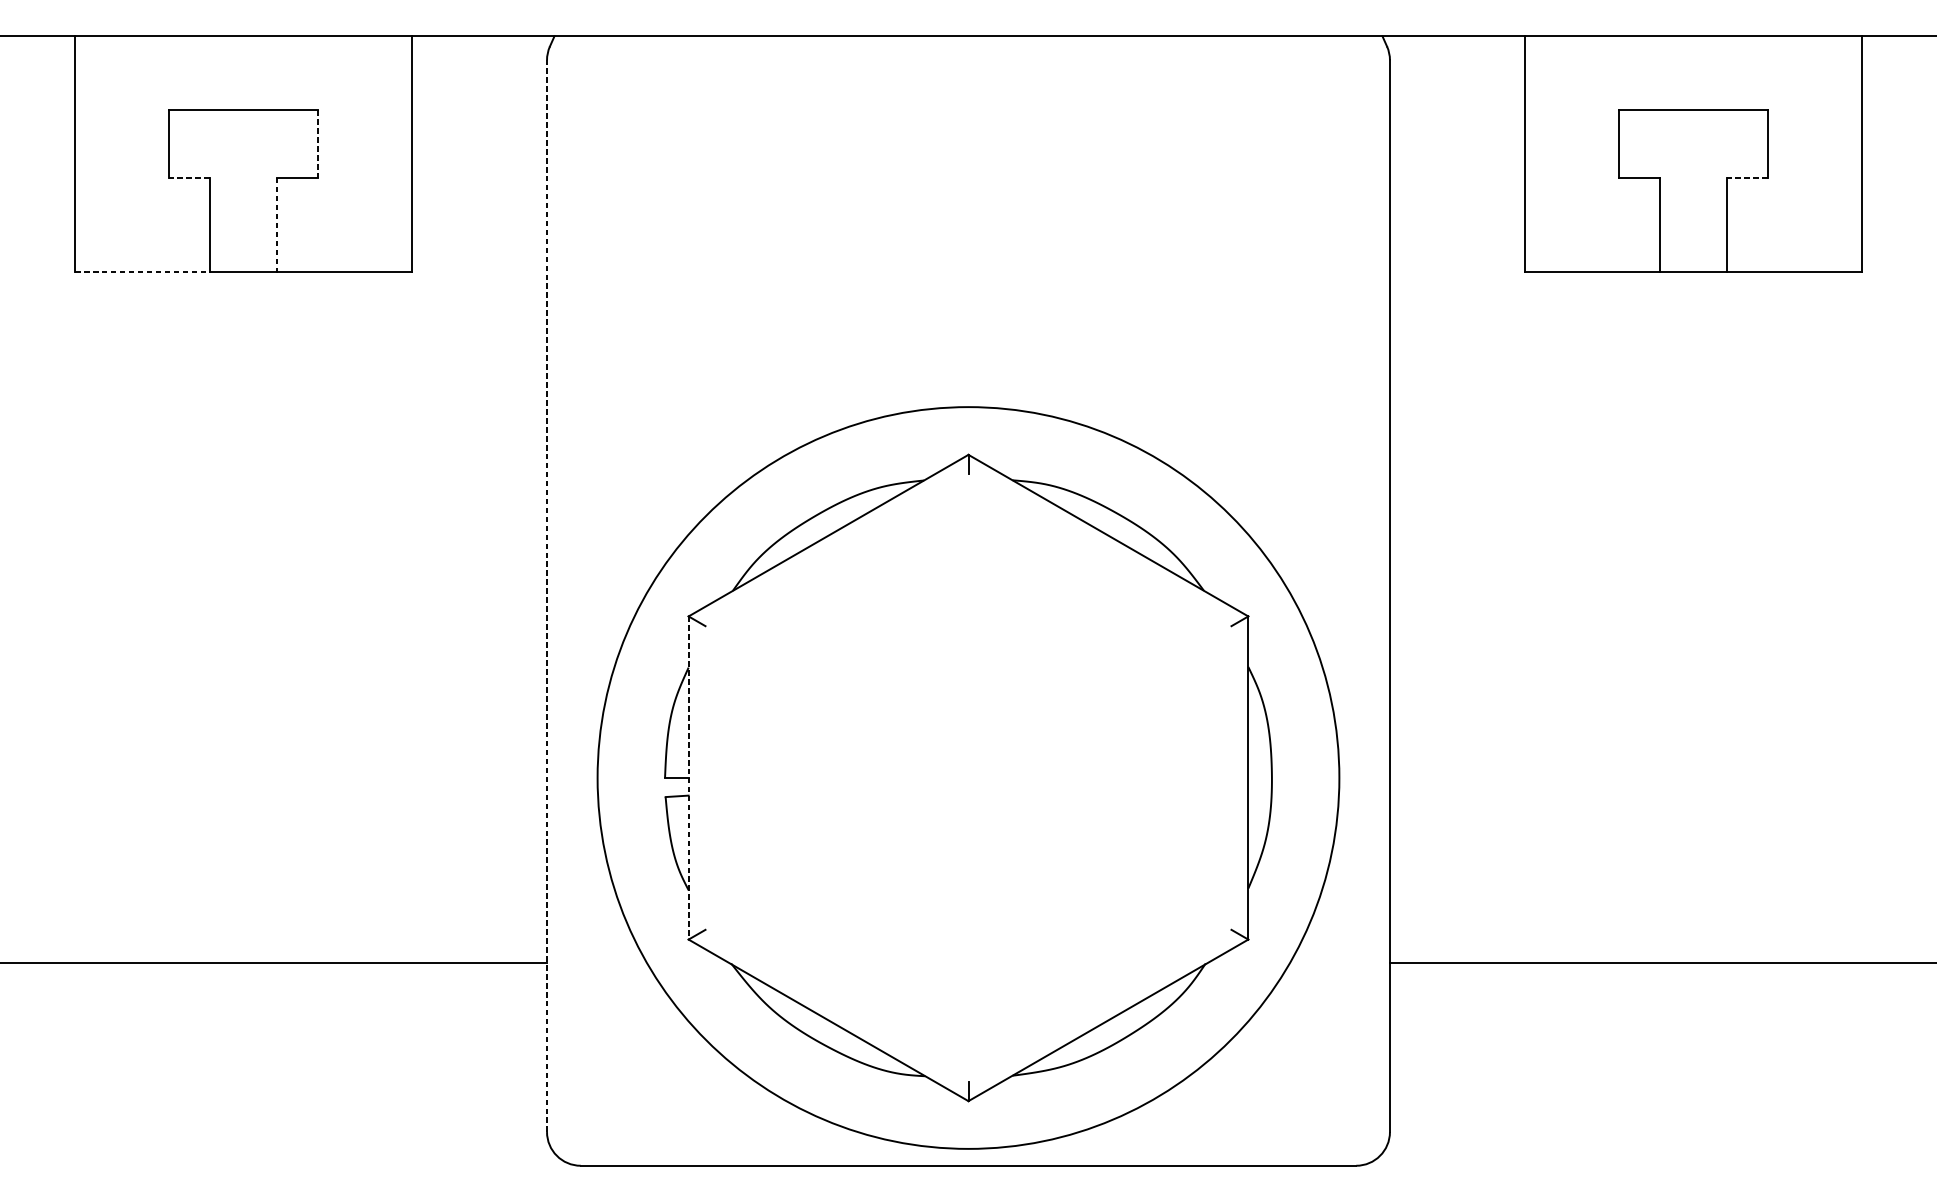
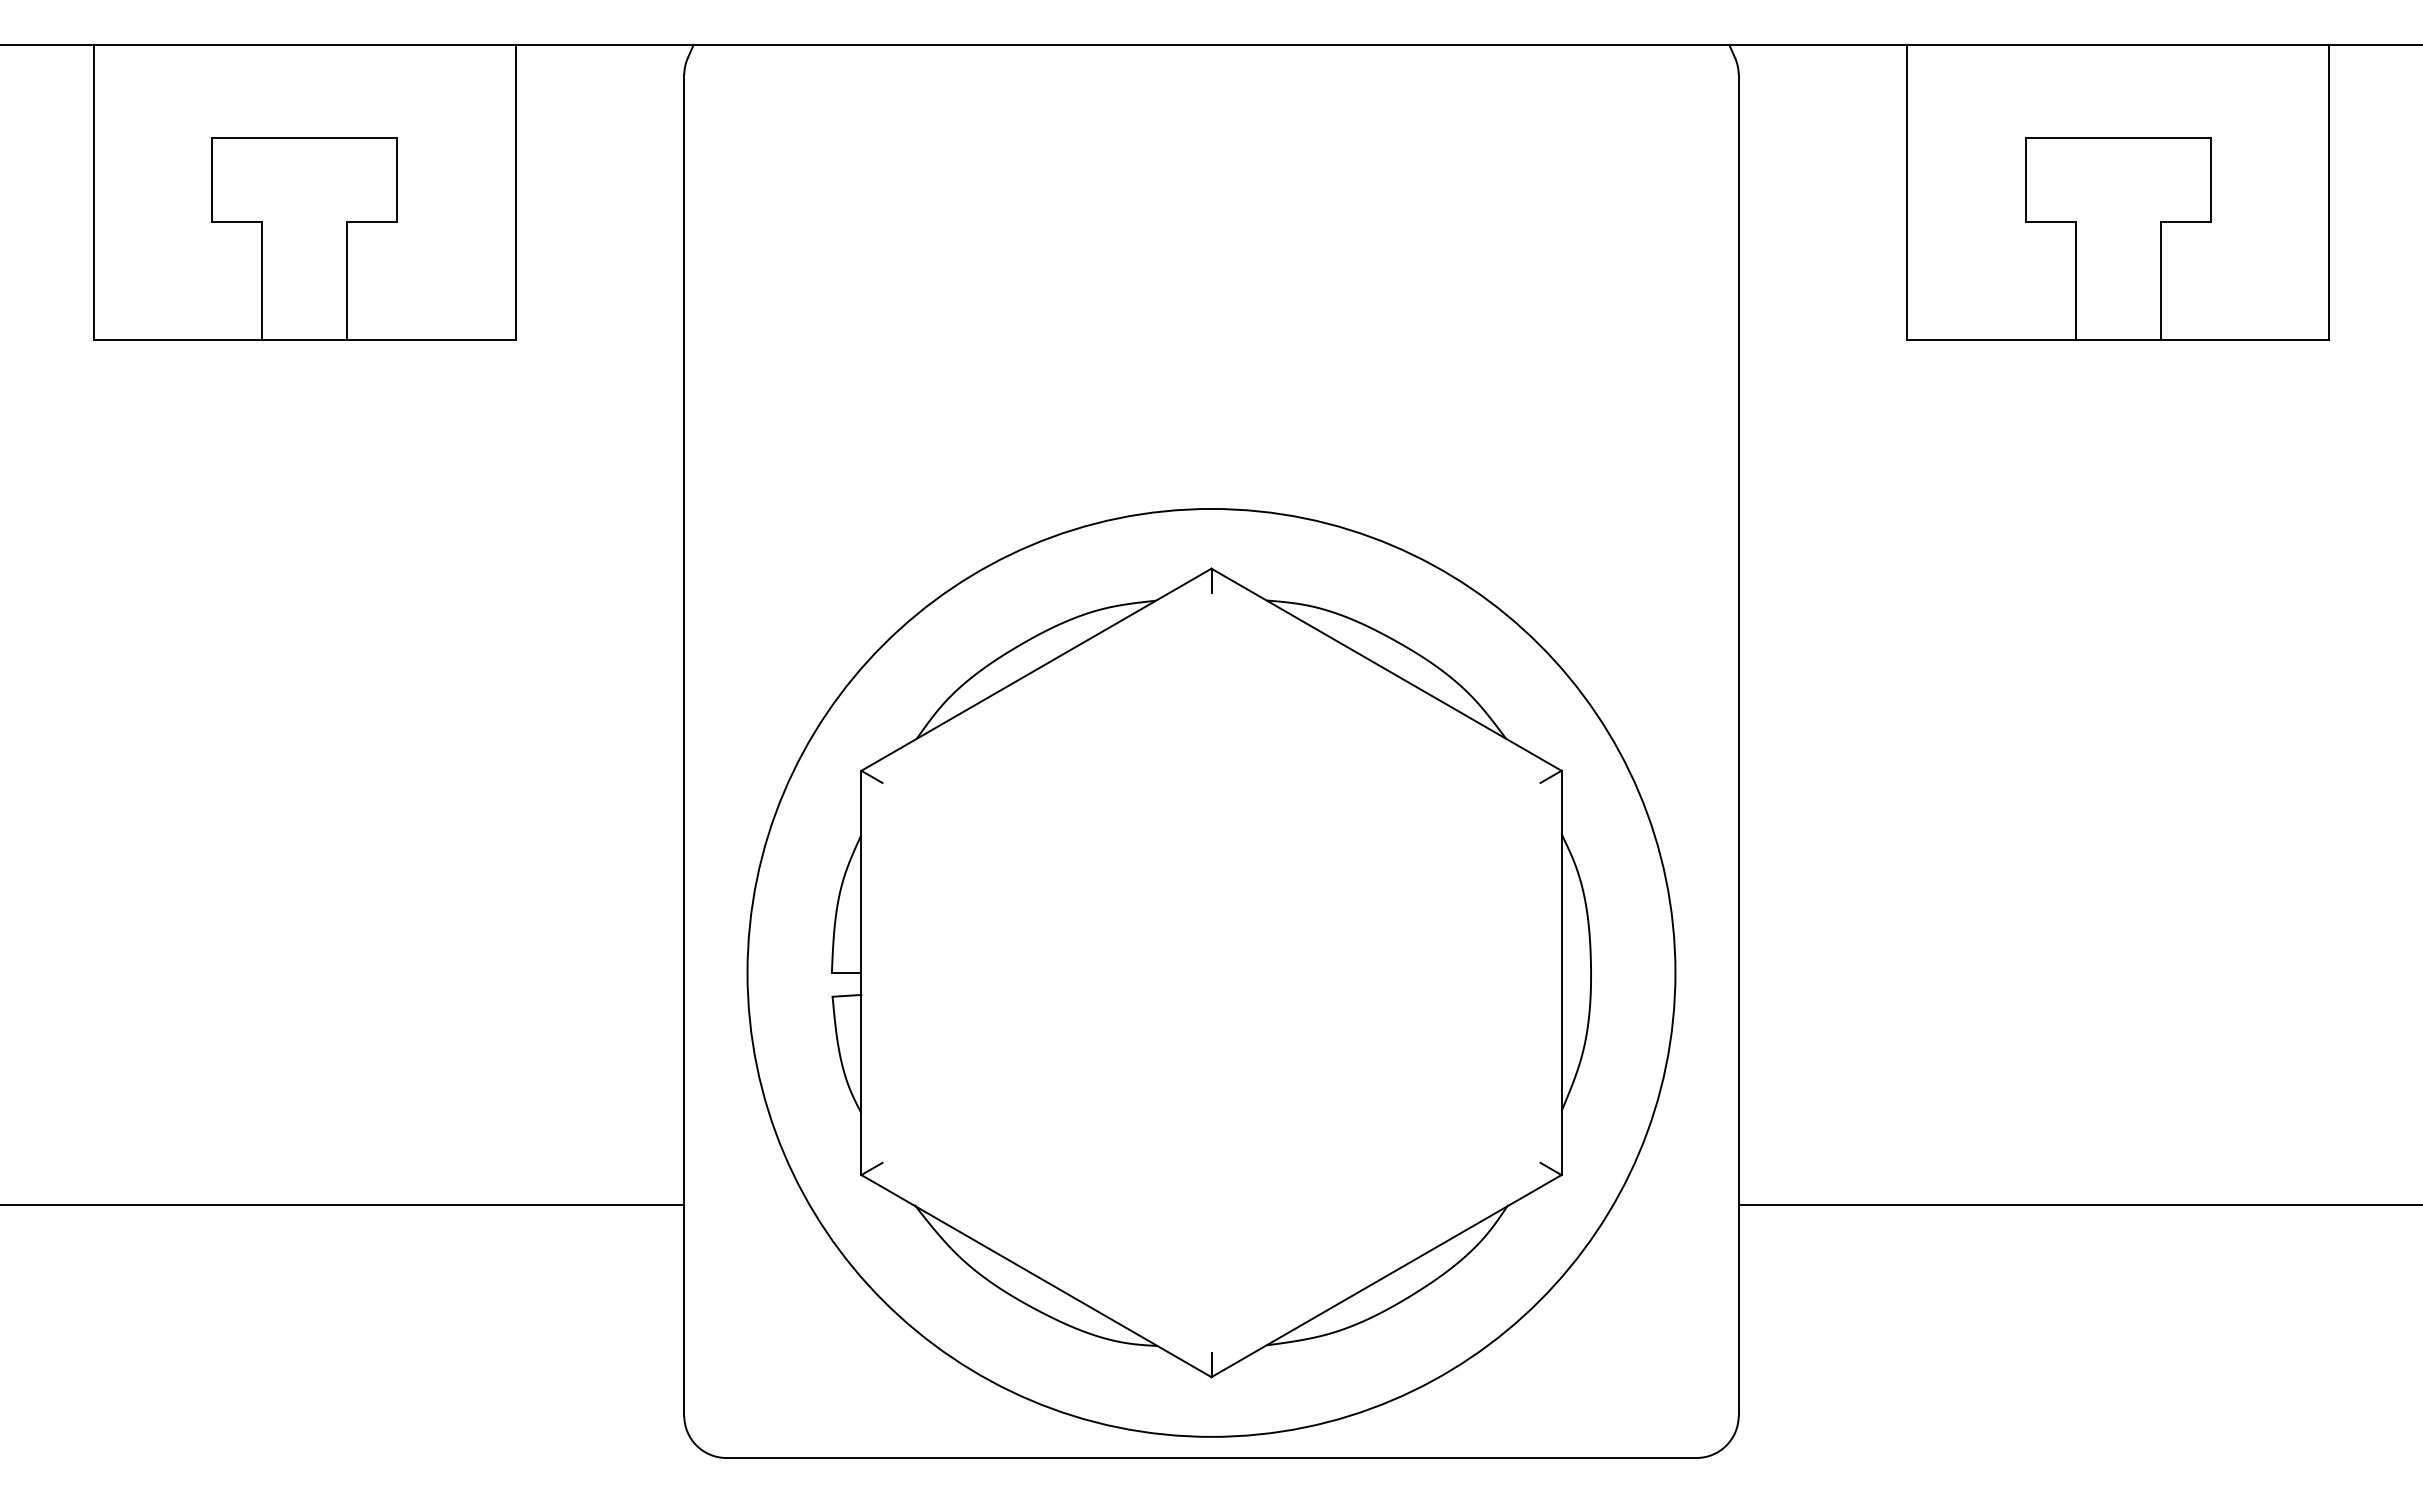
line: (317, 144) -> (397, 180), dashed -> solid
line: (189, 178) -> (236, 222), dashed -> solid
line: (1747, 178) -> (2185, 222), dashed -> solid
line: (277, 225) -> (346, 281), dashed -> solid
line: (142, 272) -> (178, 340), dashed -> solid
line: (547, 595) -> (684, 744), dashed -> solid
line: (688, 778) -> (861, 973), dashed -> solid

